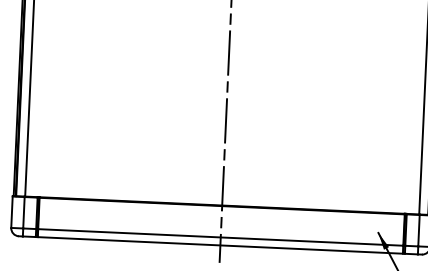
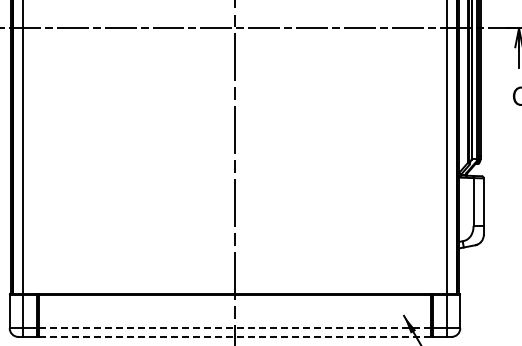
line: (221, 237) -> (235, 328), solid -> dashed
line: (220, 245) -> (235, 336), solid -> dashed

